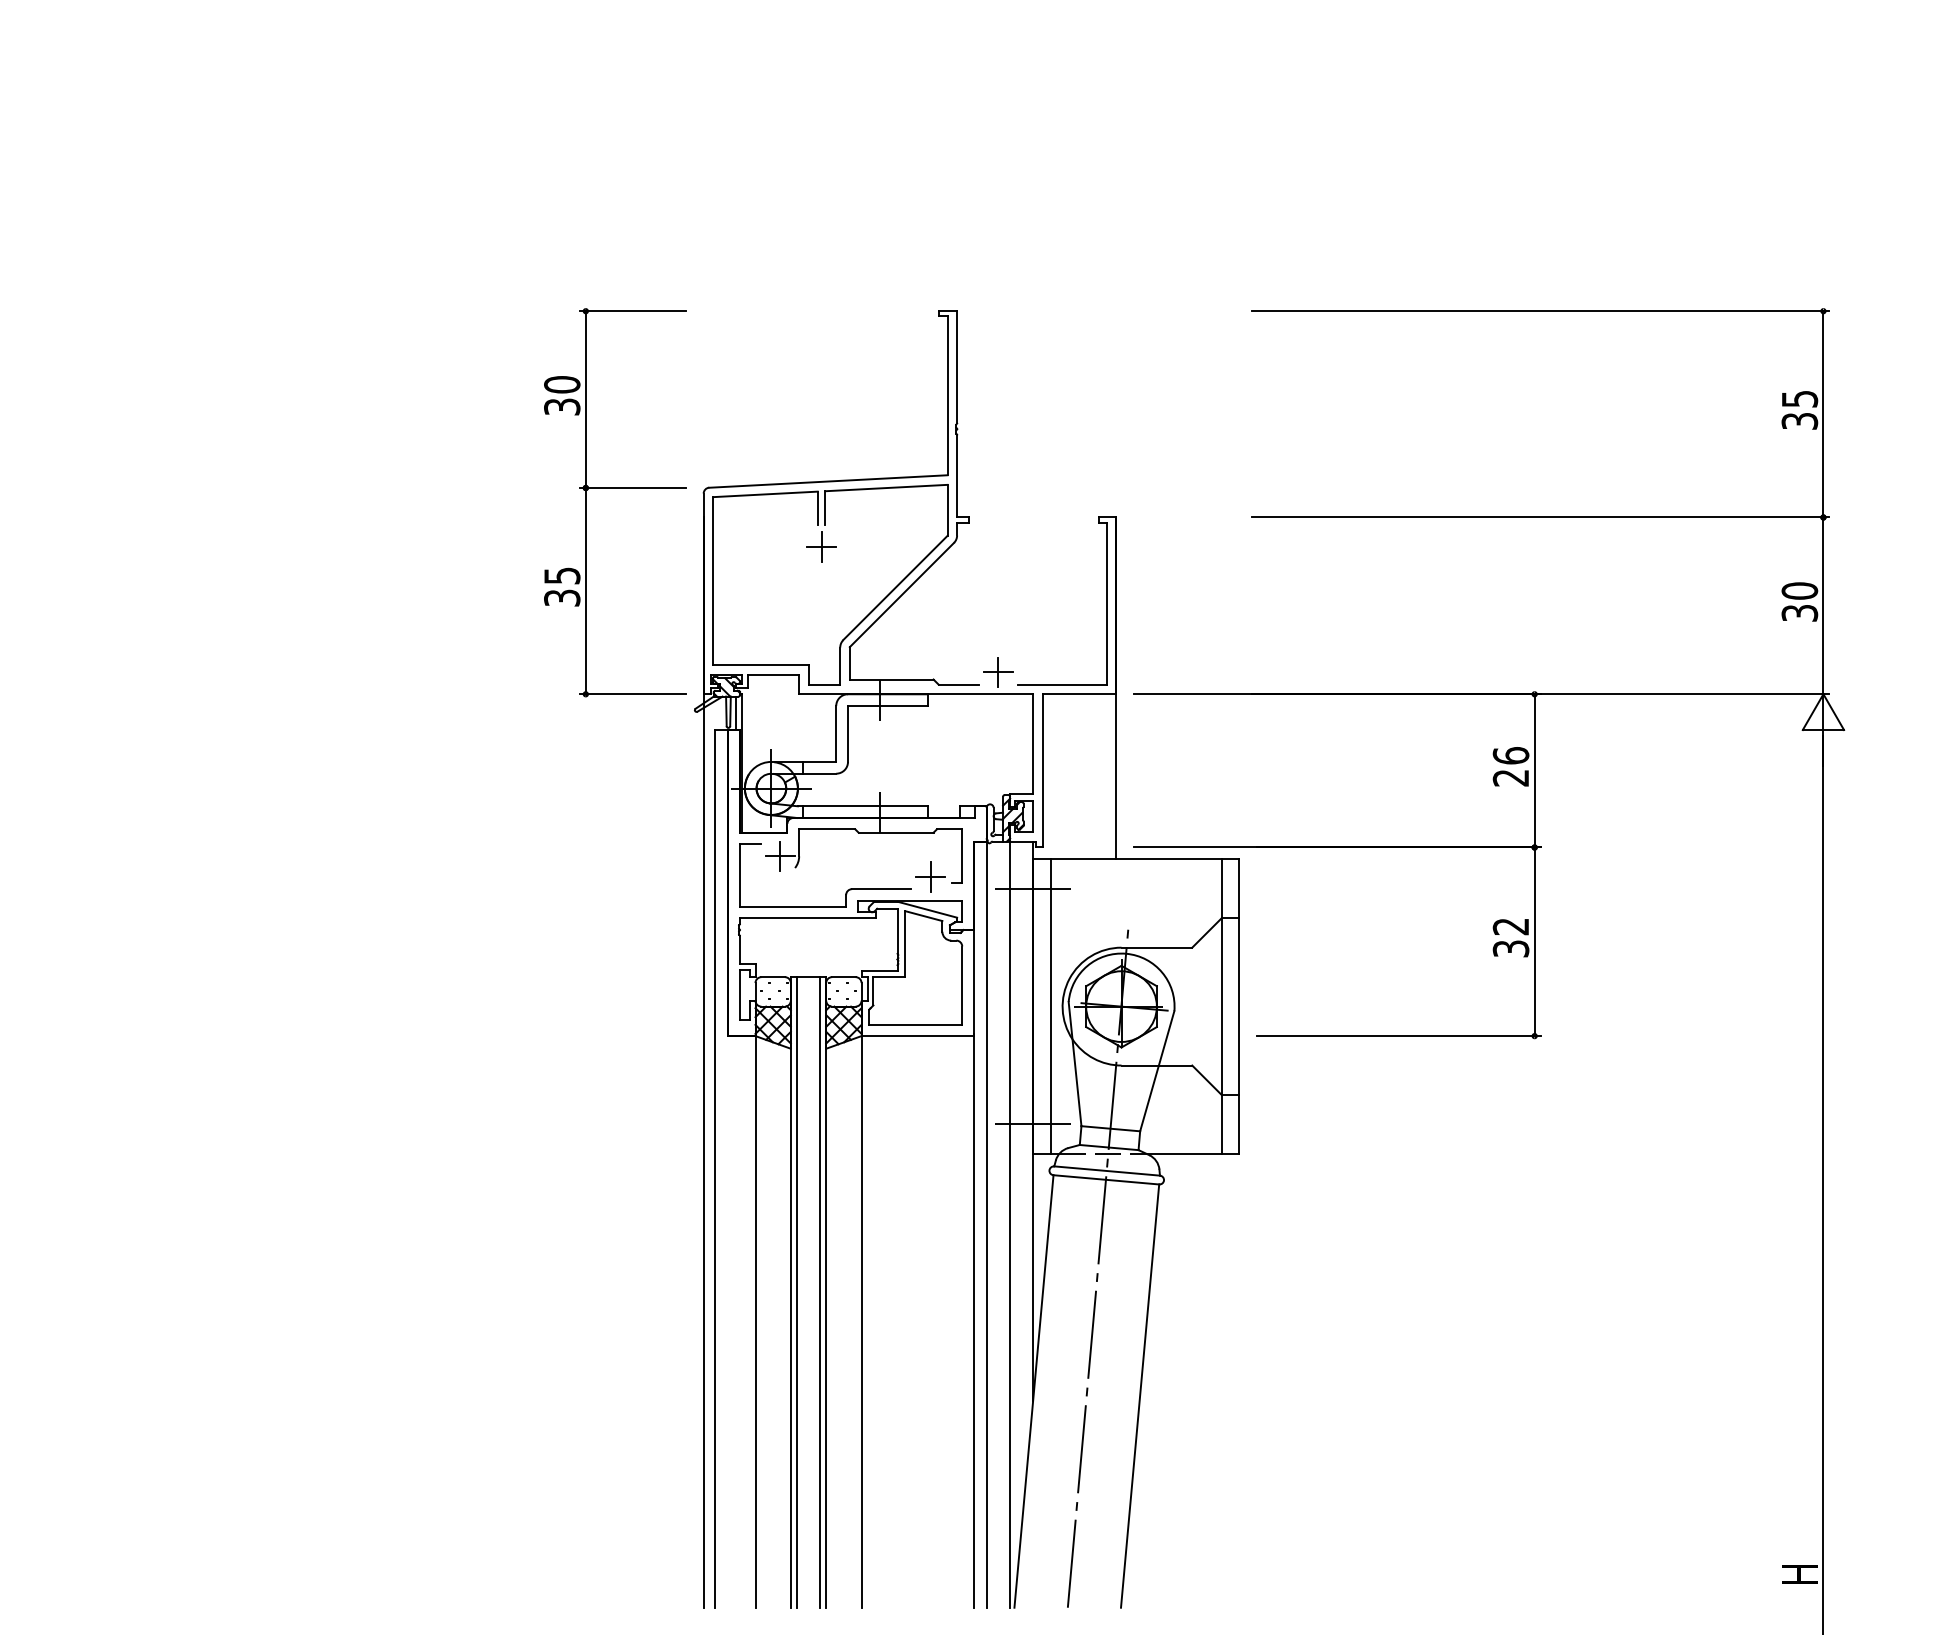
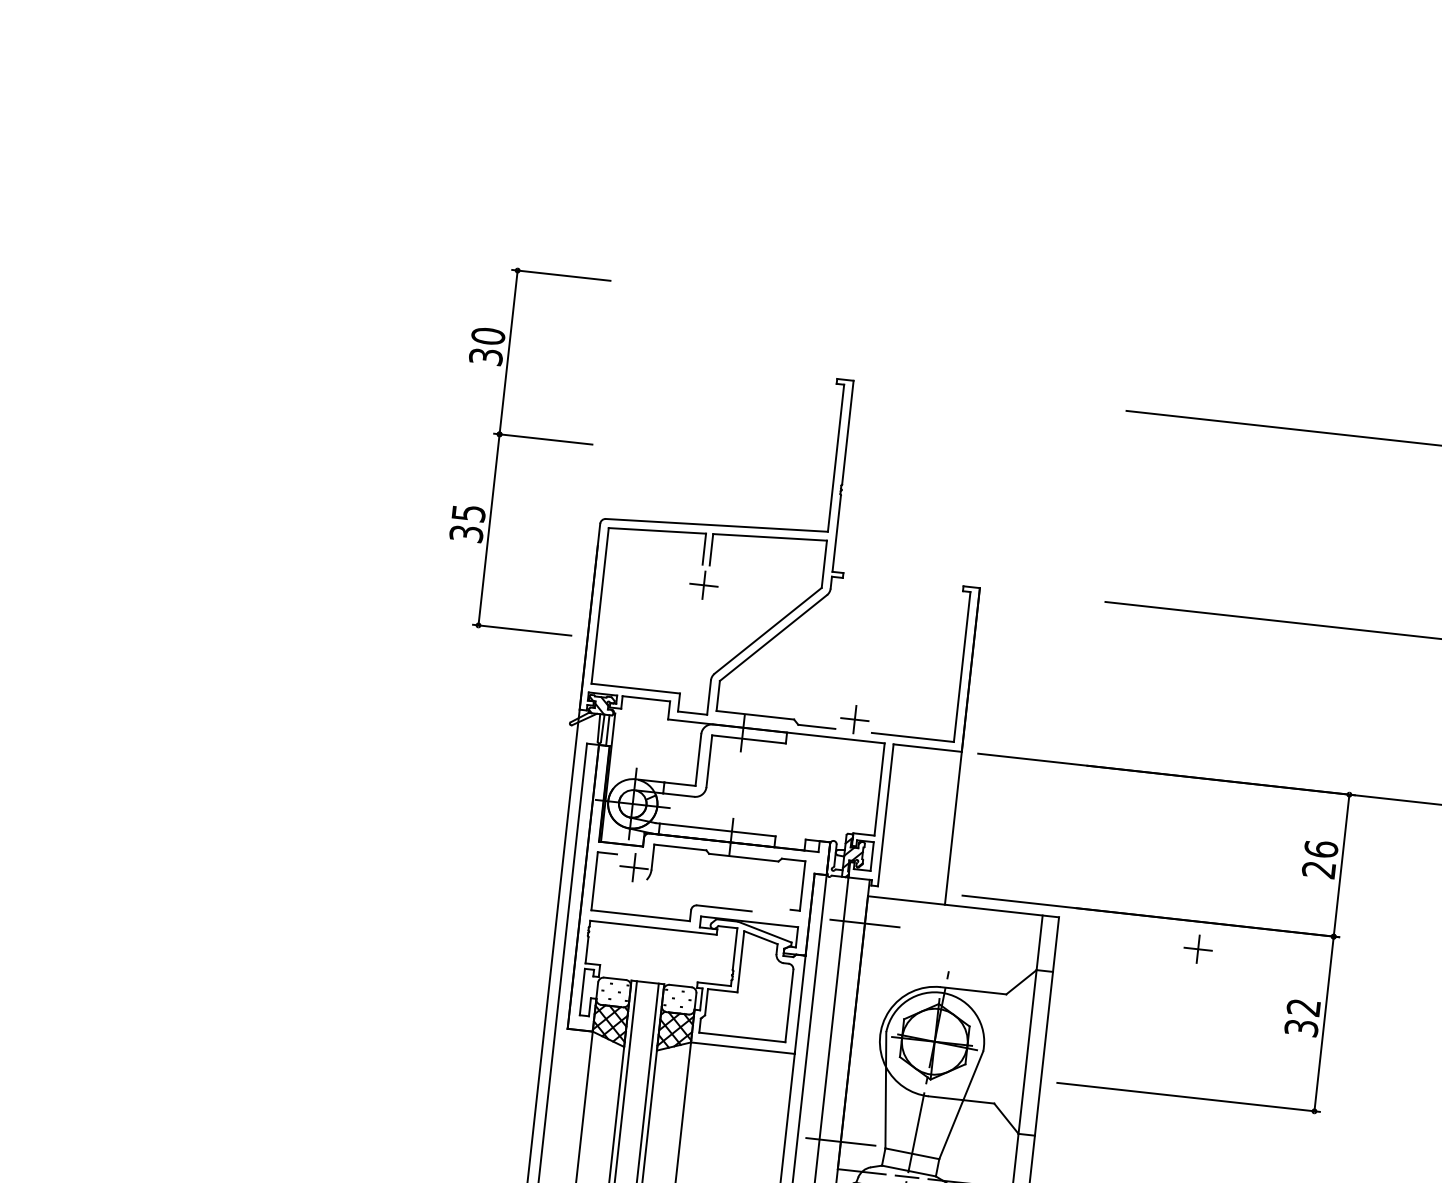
part: (615, 488) -> (527, 437), moved
part: (930, 876) -> (1198, 948), moved
line: (1050, 1006) -> (869, 1034), removed

